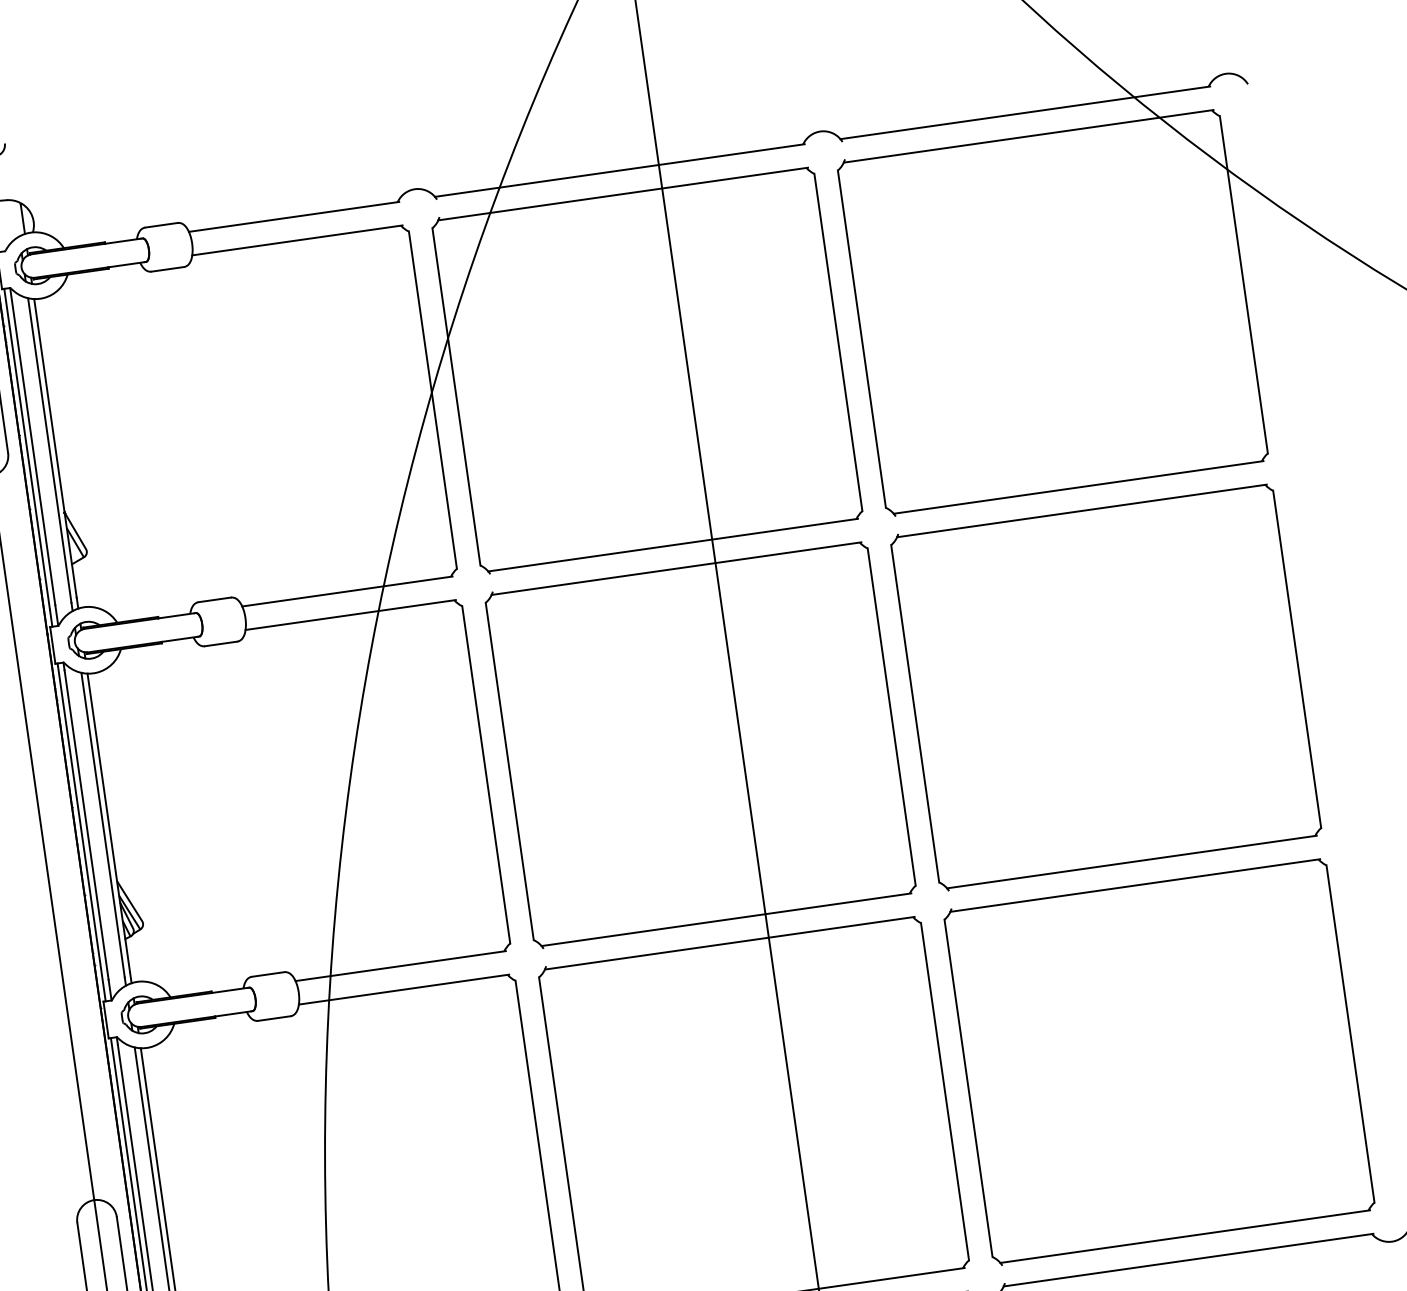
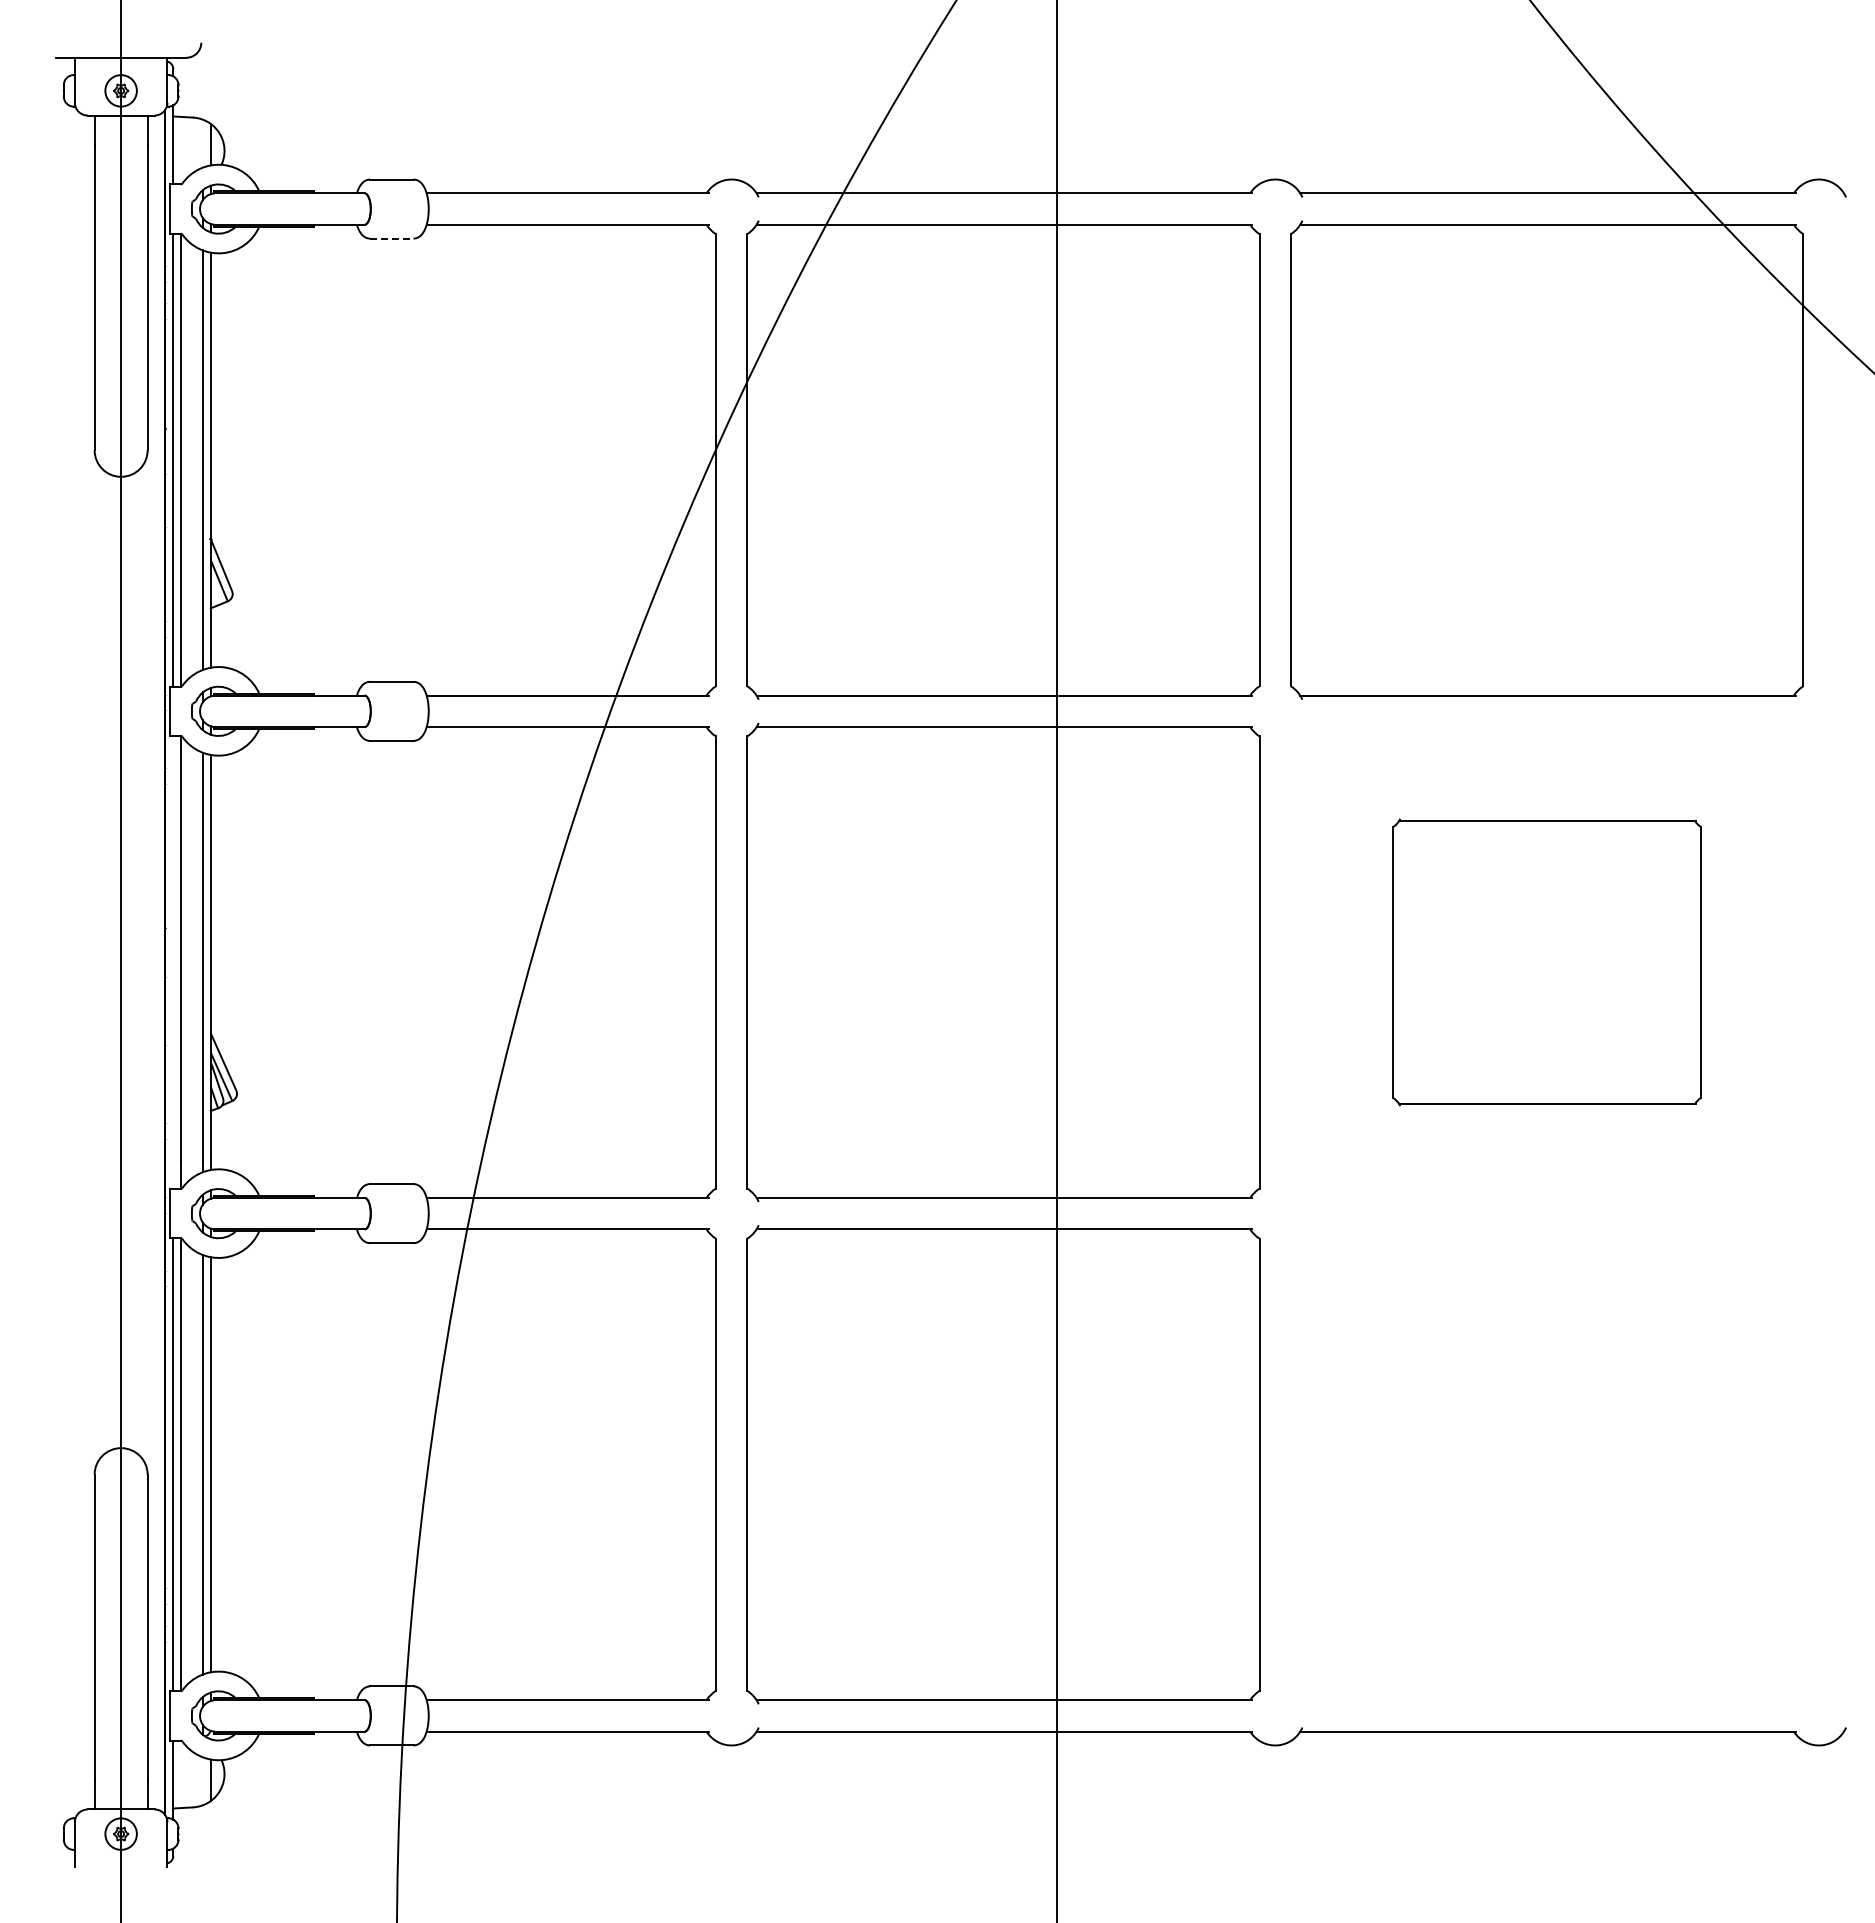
line: (167, 269) -> (391, 238), solid -> dashed
part: (1105, 686) -> (1546, 962), size x0.6
line: (81, 832) -> (173, 962), removed
part: (1159, 1061) -> (1546, 1464), removed

